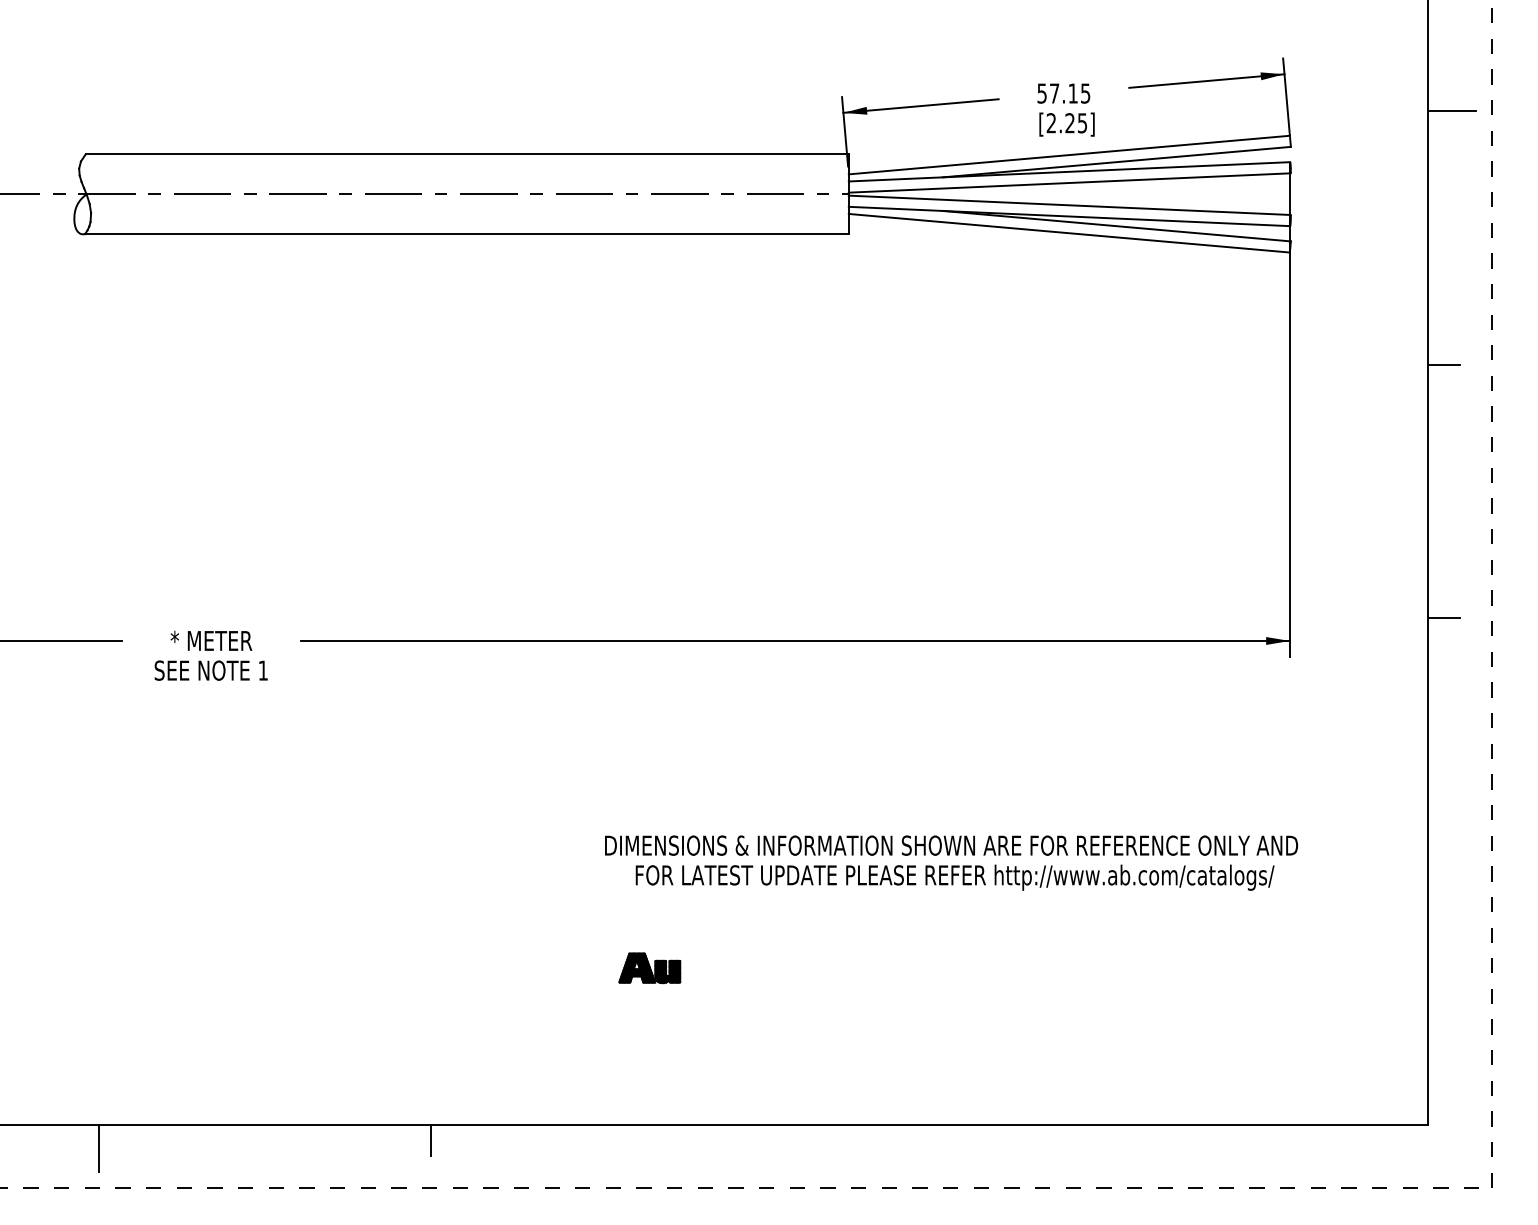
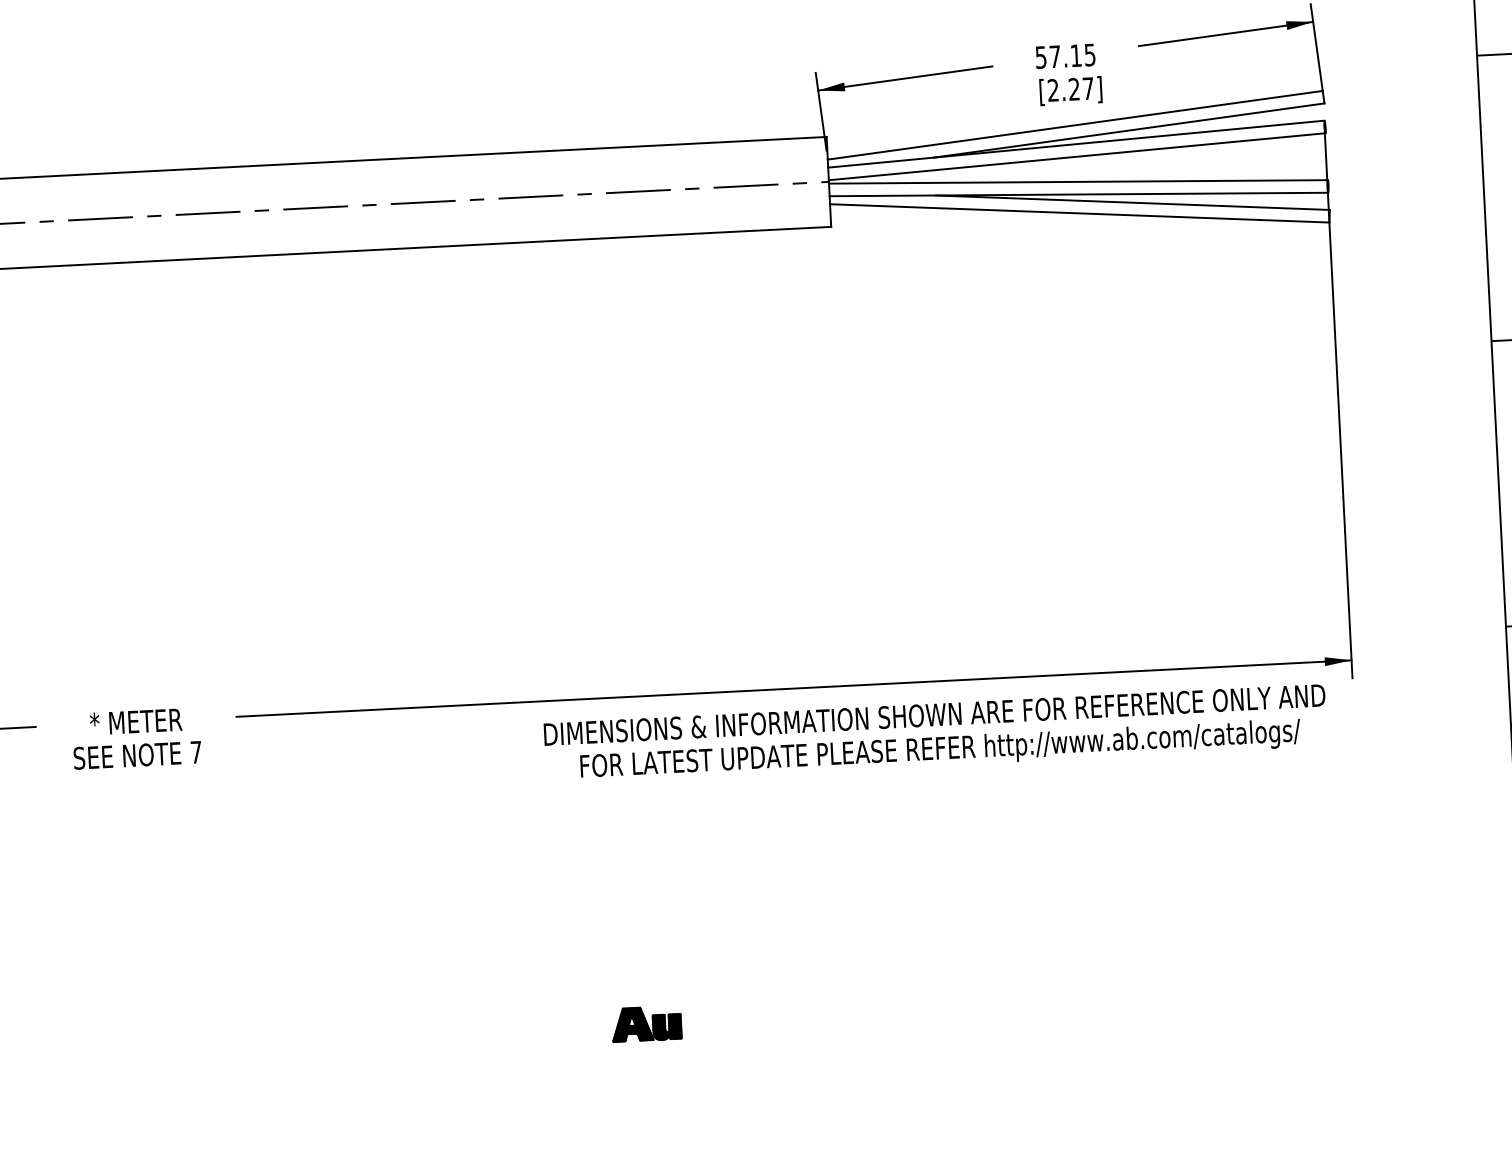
text: (1082, 123) -> (1088, 88), [2.25] -> [2.27]
text: (262, 670) -> (195, 752), 1 -> 7
text: (951, 862) -> (935, 733), moved
part: (649, 968) -> (646, 1024), moved

